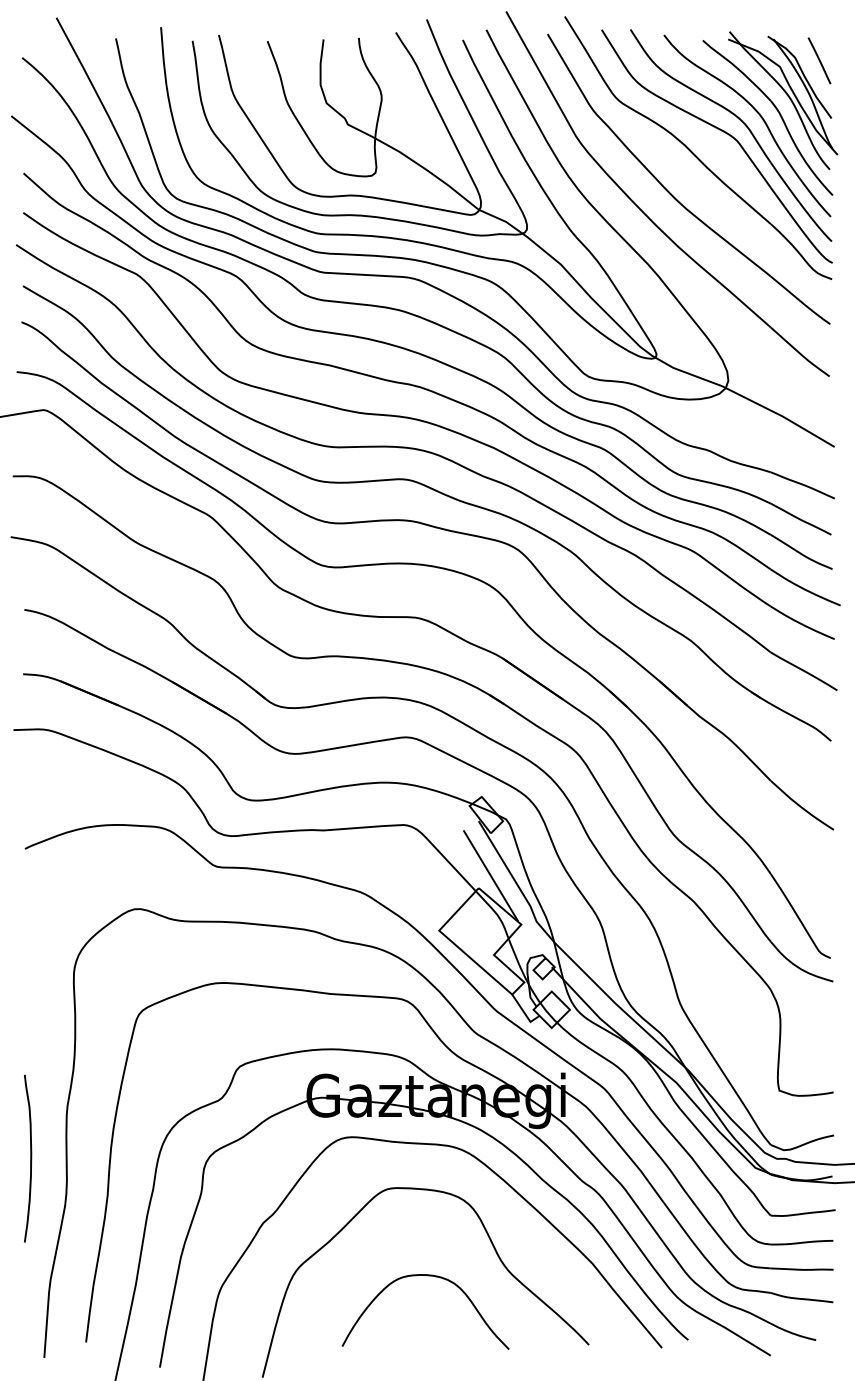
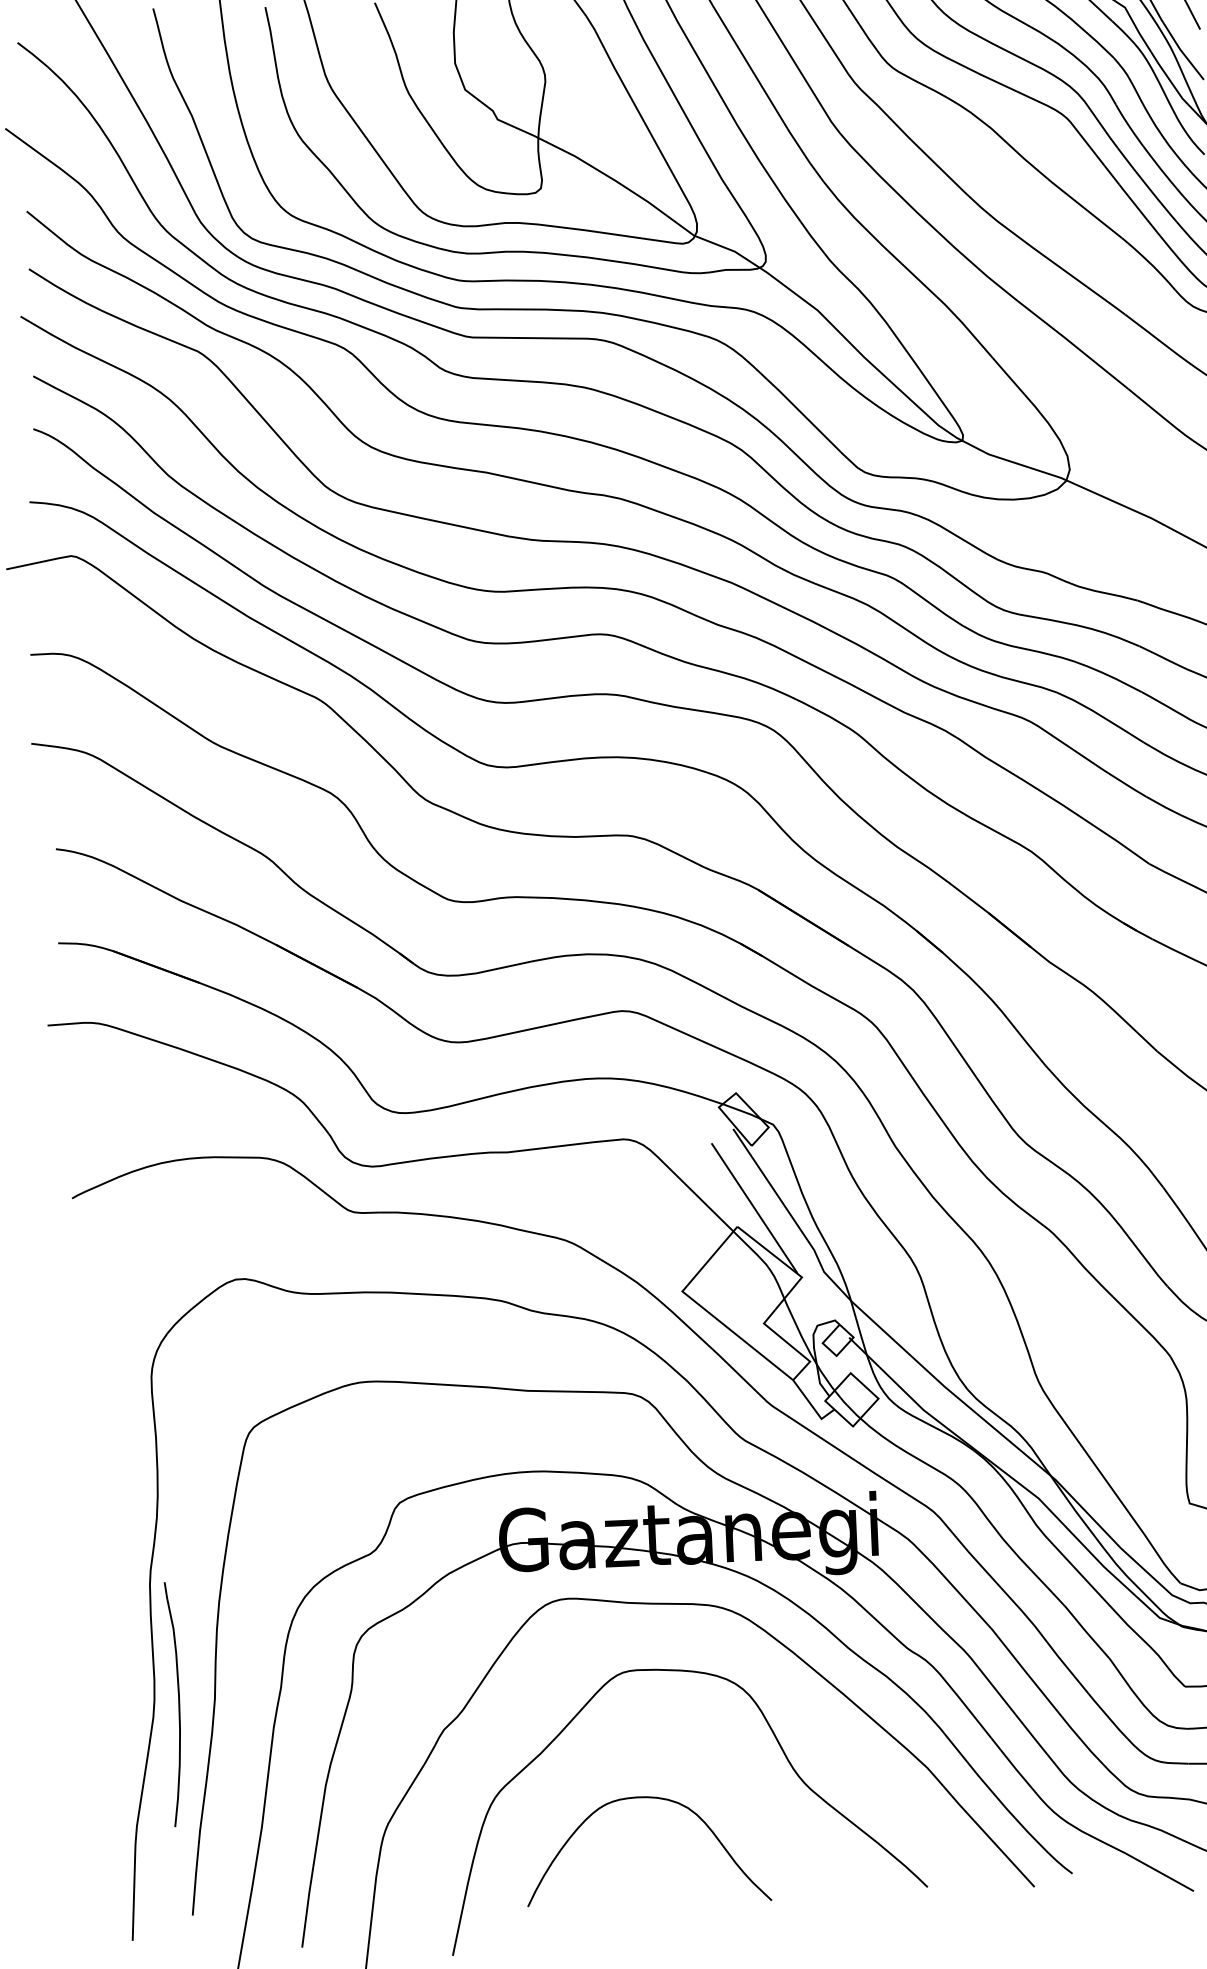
curve: (30, 1158) -> (178, 1704), moved
curve: (427, 1276) -> (647, 1799), moved

